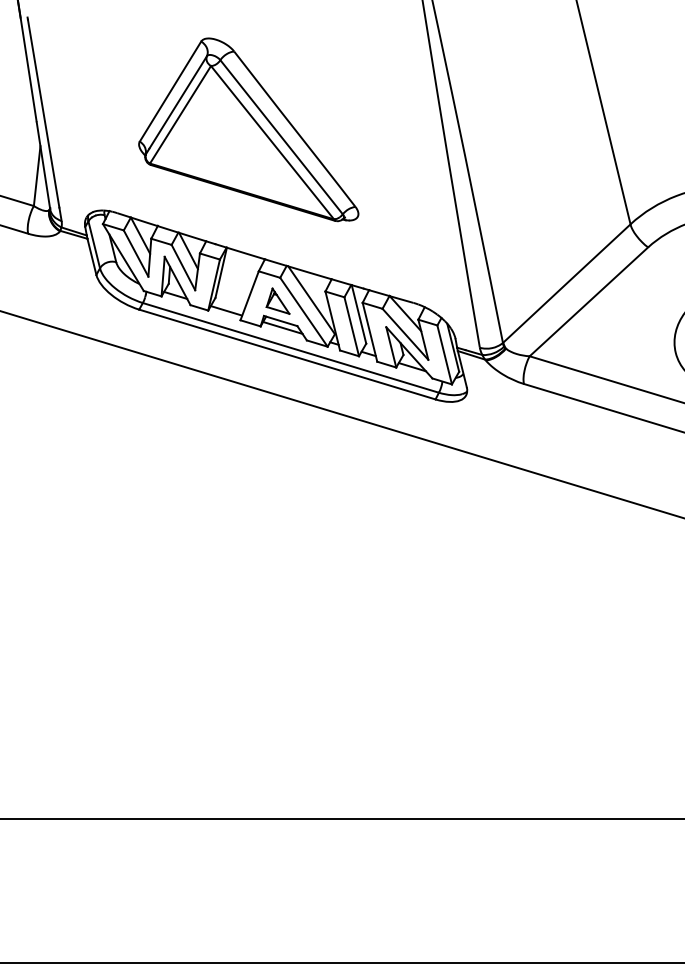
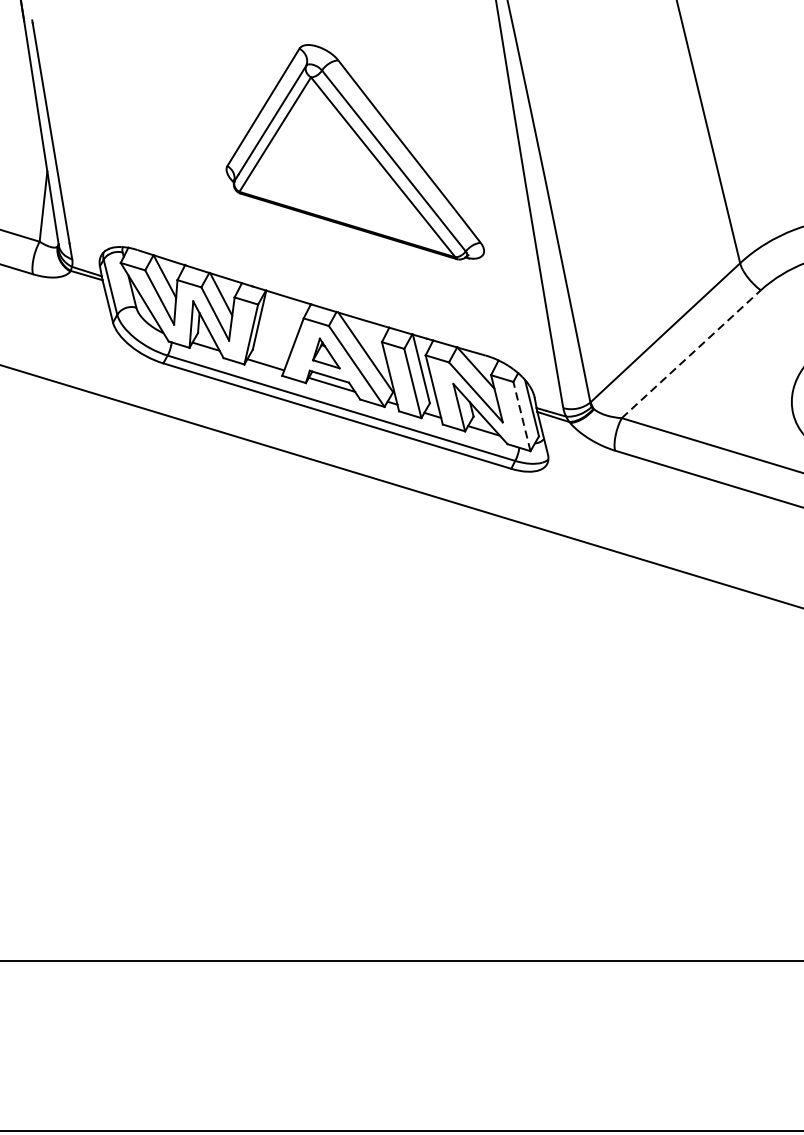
part: (248, 129) -> (355, 151), moved
line: (589, 301) -> (692, 353), solid -> dashed
line: (444, 354) -> (521, 416), solid -> dashed

